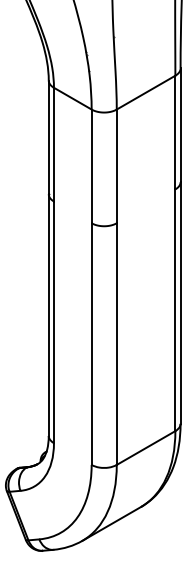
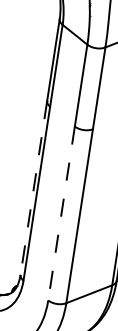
line: (48, 315) -> (33, 188), solid -> dashed
line: (91, 344) -> (61, 213), solid -> dashed

